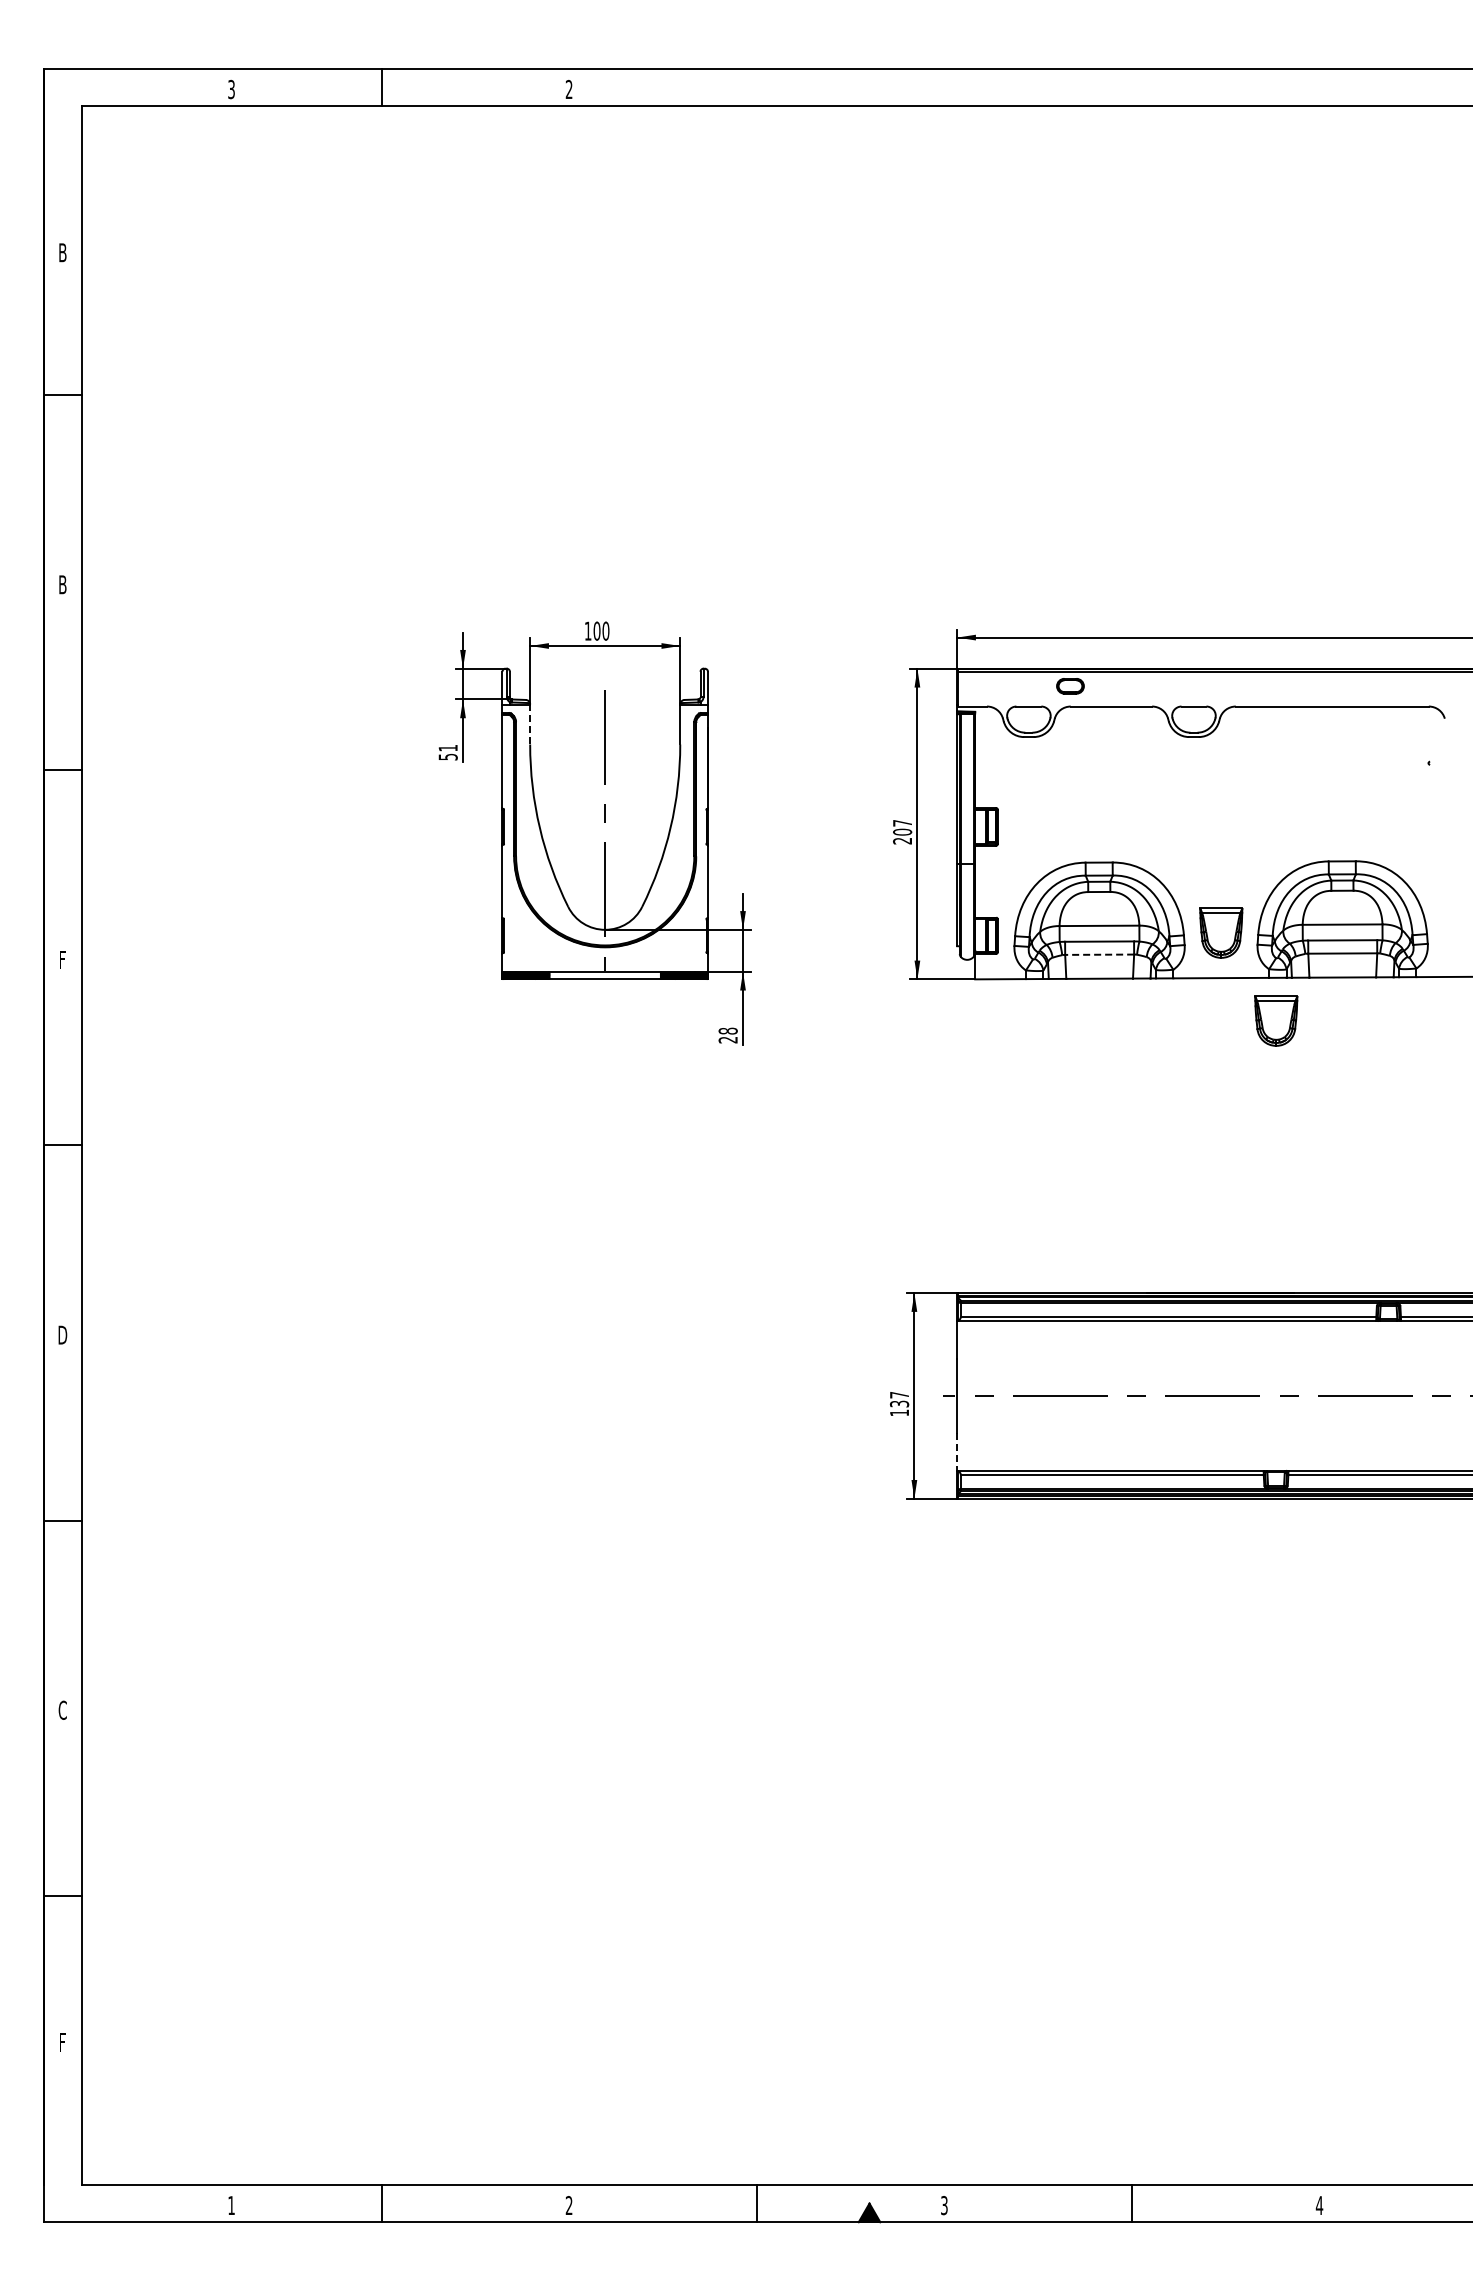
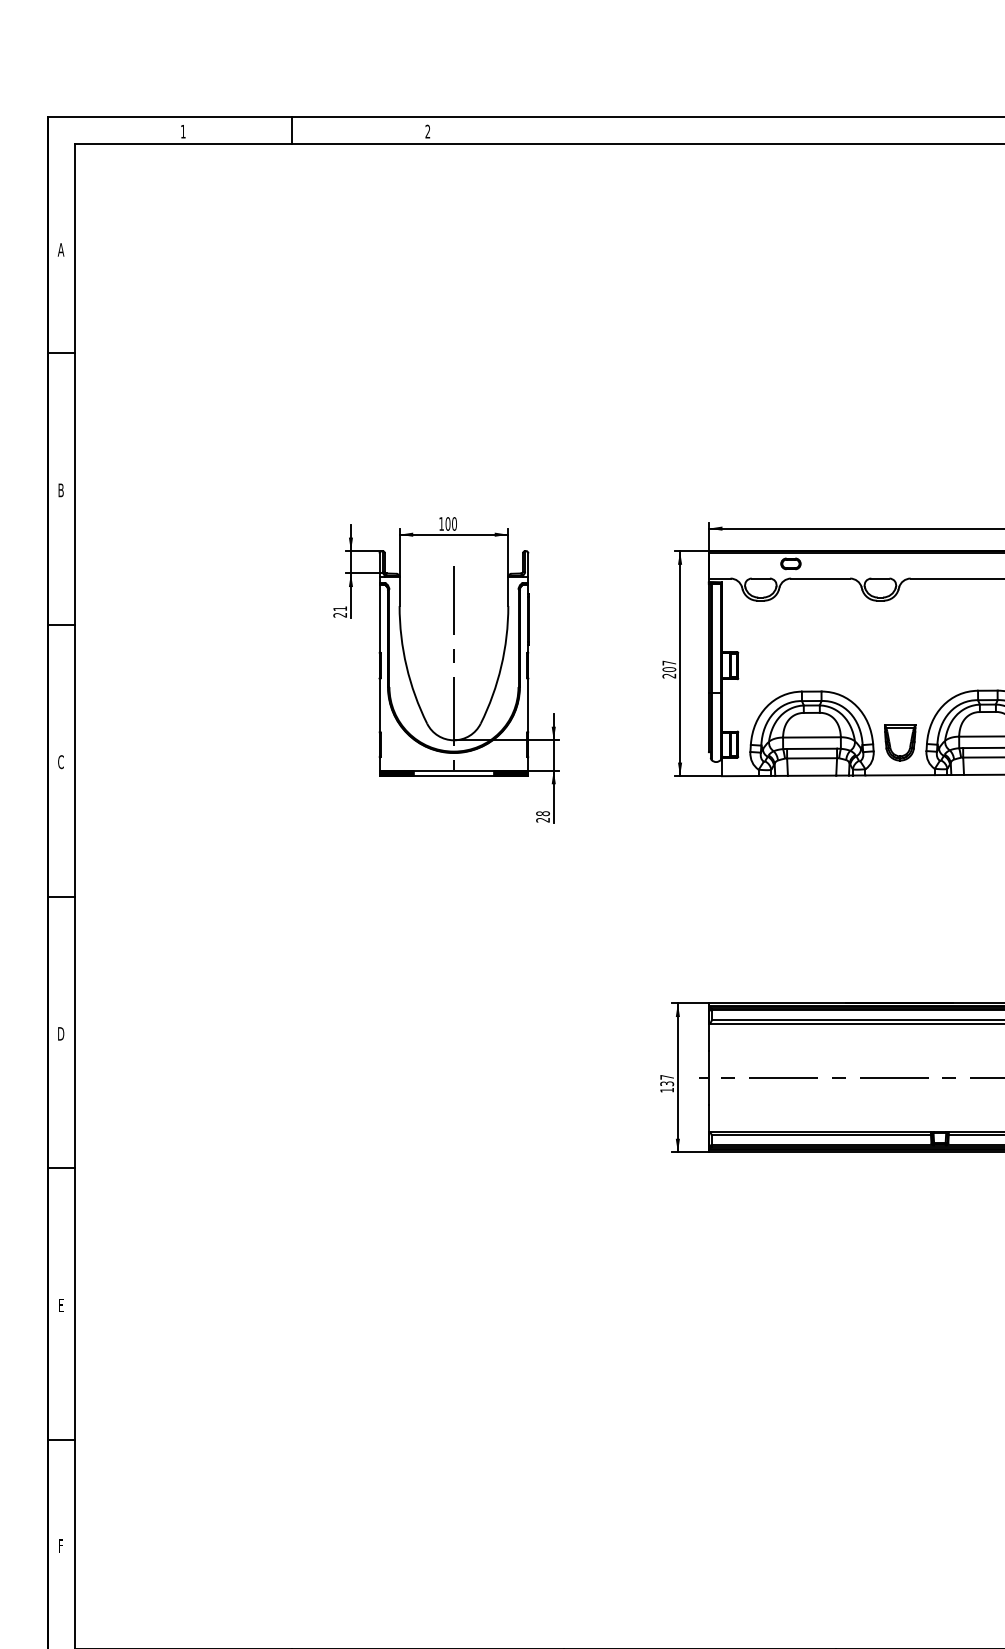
text: (231, 89) -> (183, 131), 3 -> 1
text: (62, 252) -> (60, 249), B -> A
line: (530, 724) -> (399, 591), dashed -> solid
text: (447, 756) -> (339, 614), 51 -> 21
line: (1099, 954) -> (811, 758), dashed -> solid
text: (62, 959) -> (60, 761), F -> C
part: (1276, 1020) -> (940, 805), removed
line: (957, 1452) -> (709, 1118), dashed -> solid
text: (62, 1709) -> (60, 1305), C -> E

